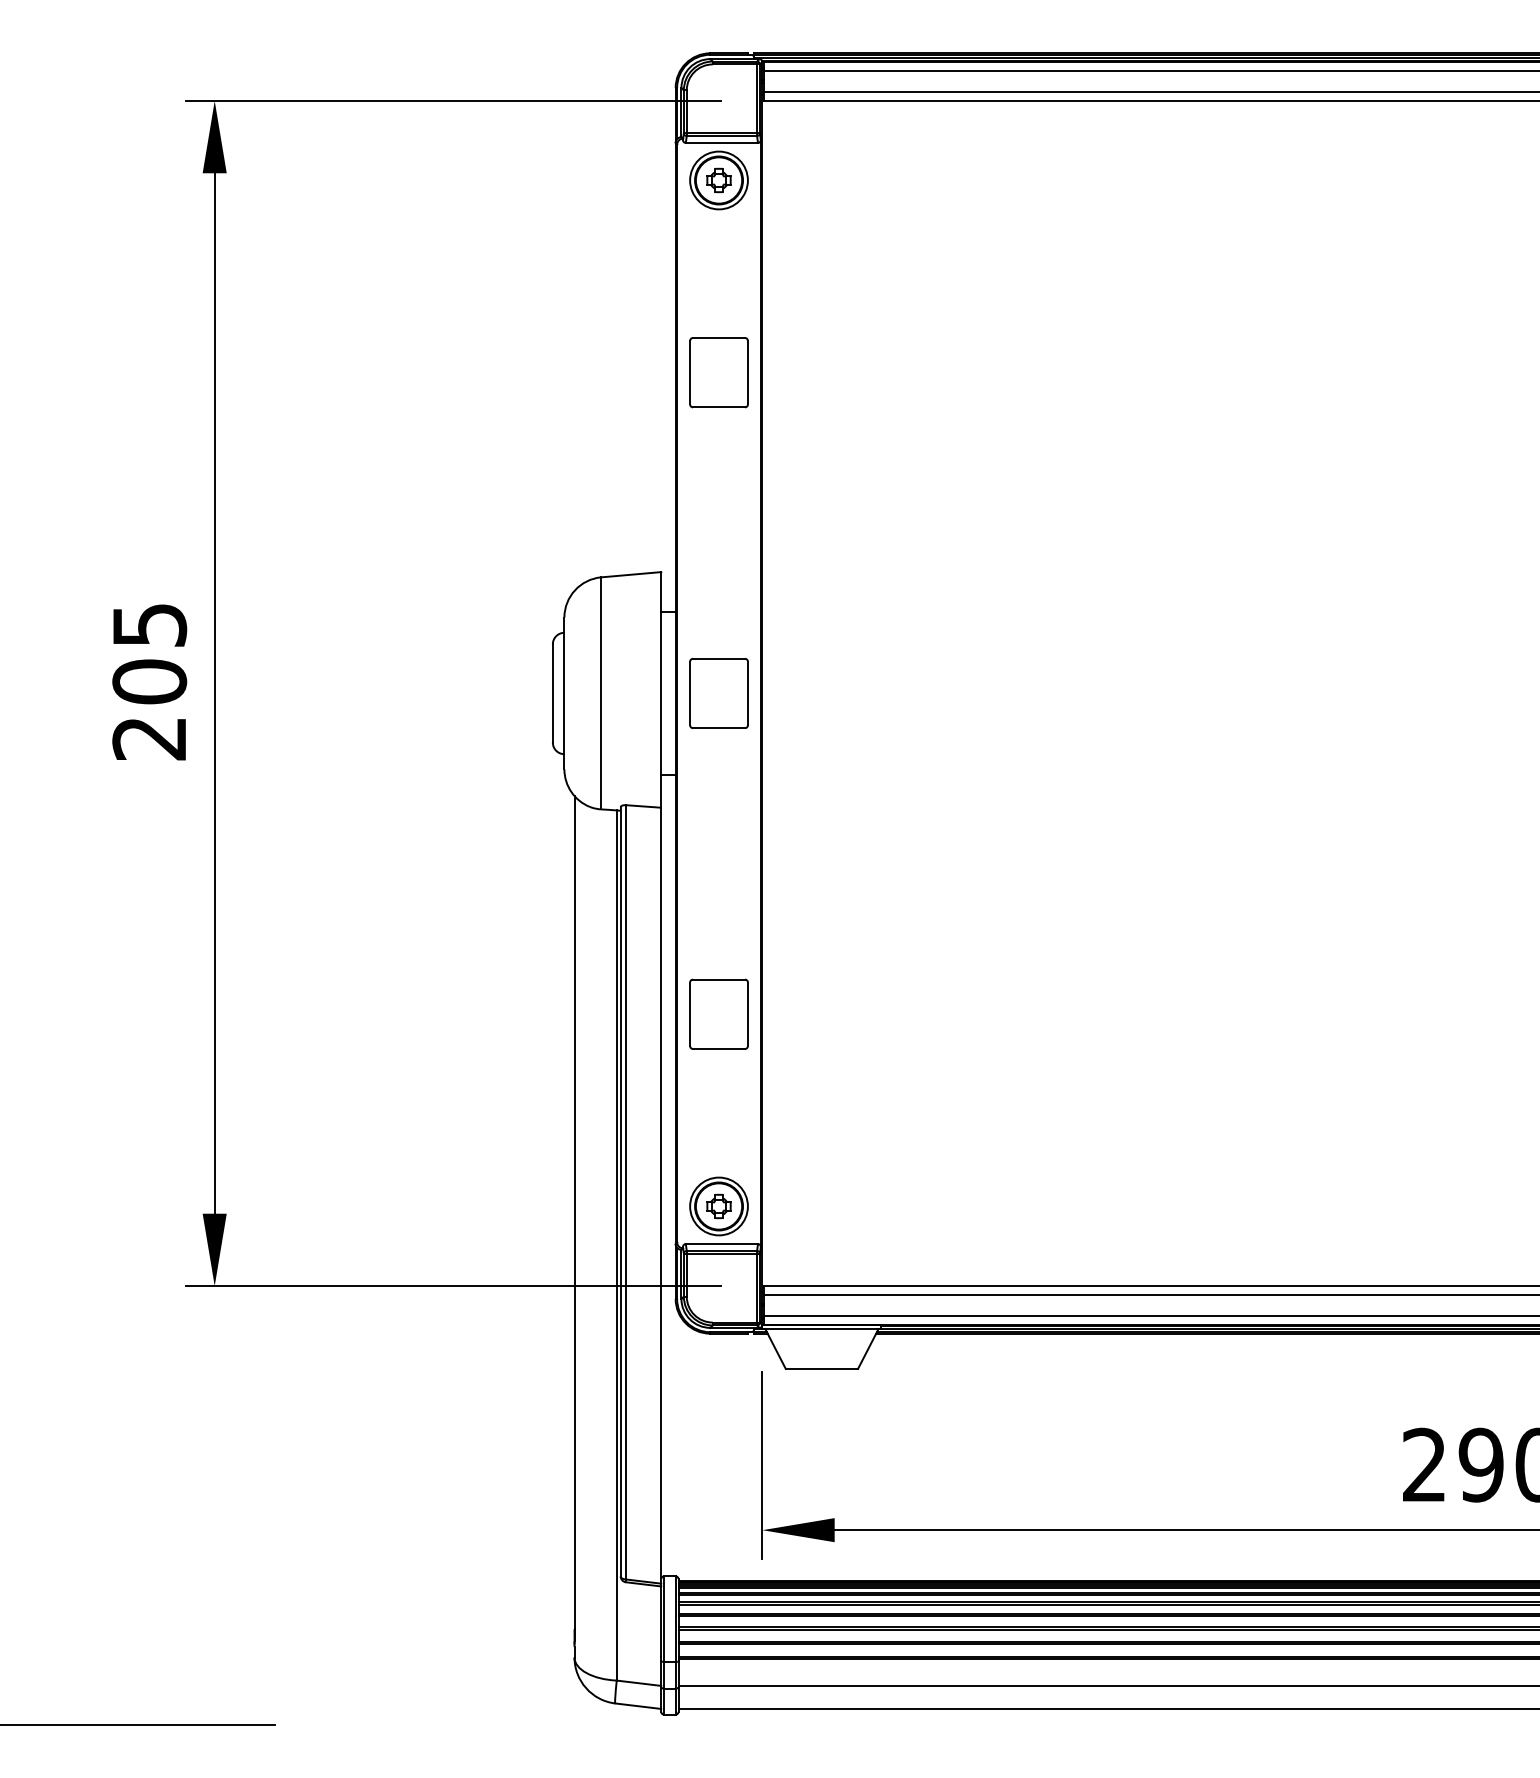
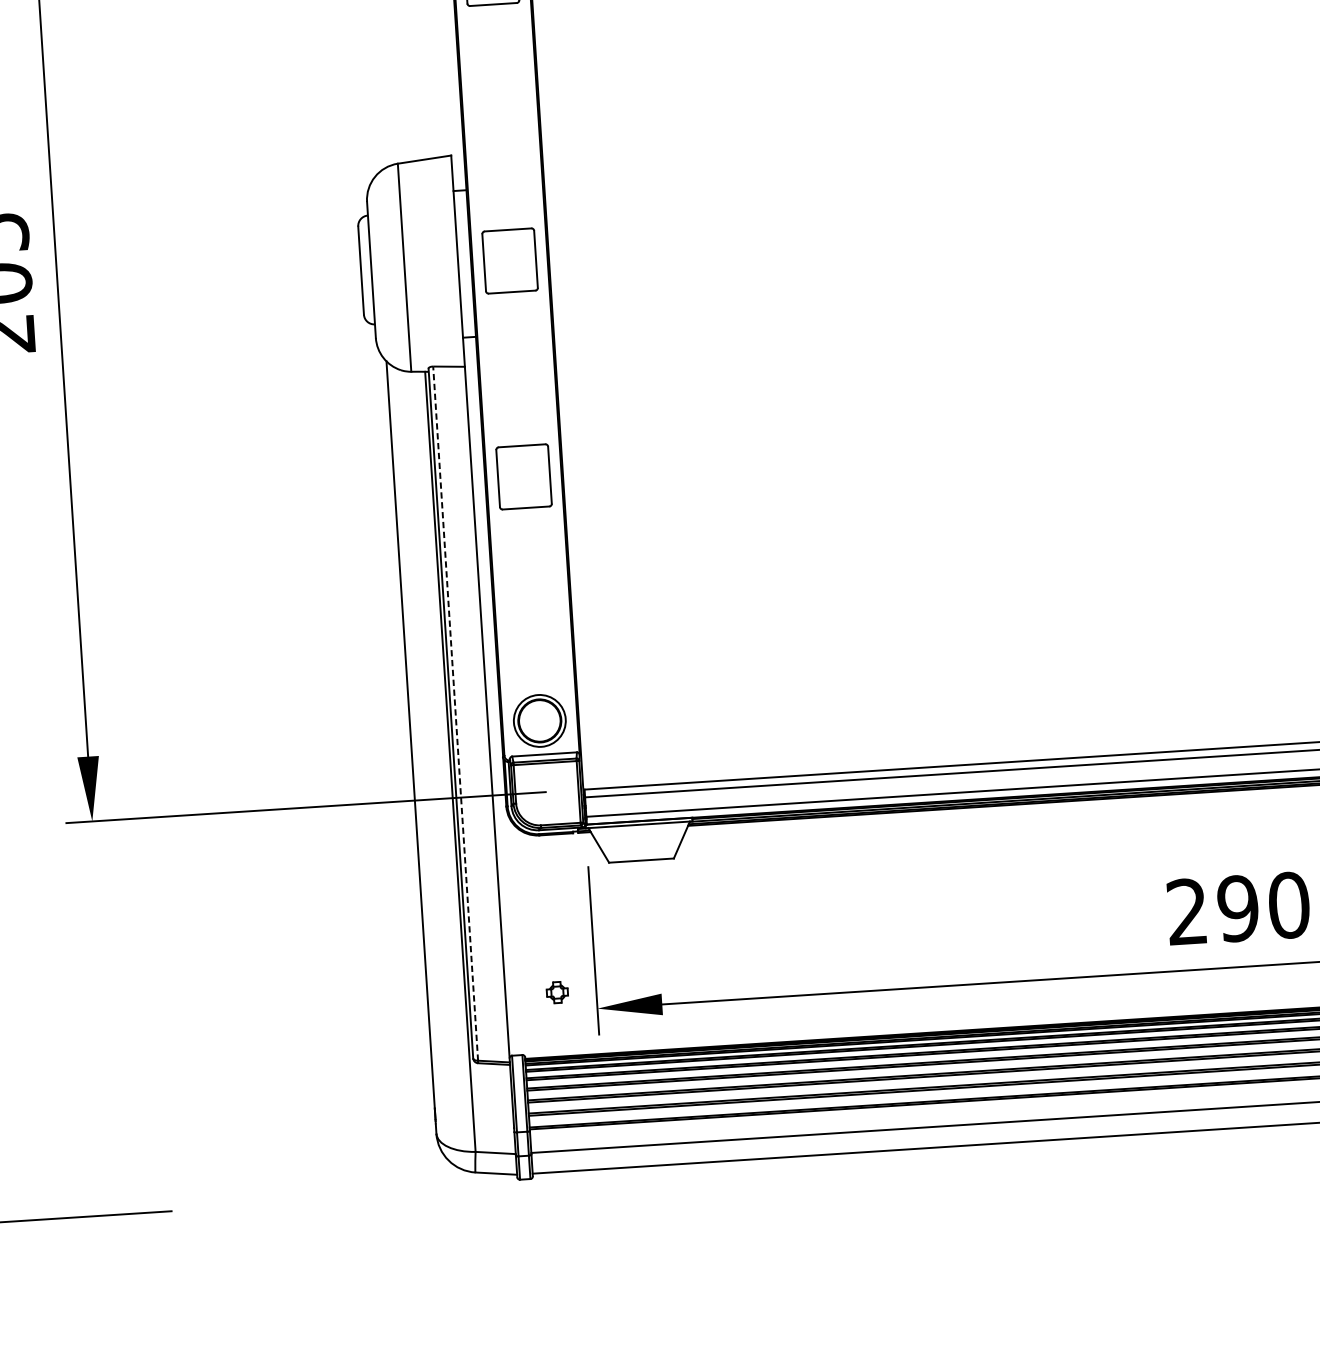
part: (718, 1013) -> (523, 476), moved
line: (626, 1191) -> (456, 712), solid -> dashed
part: (718, 1206) -> (556, 992), moved

